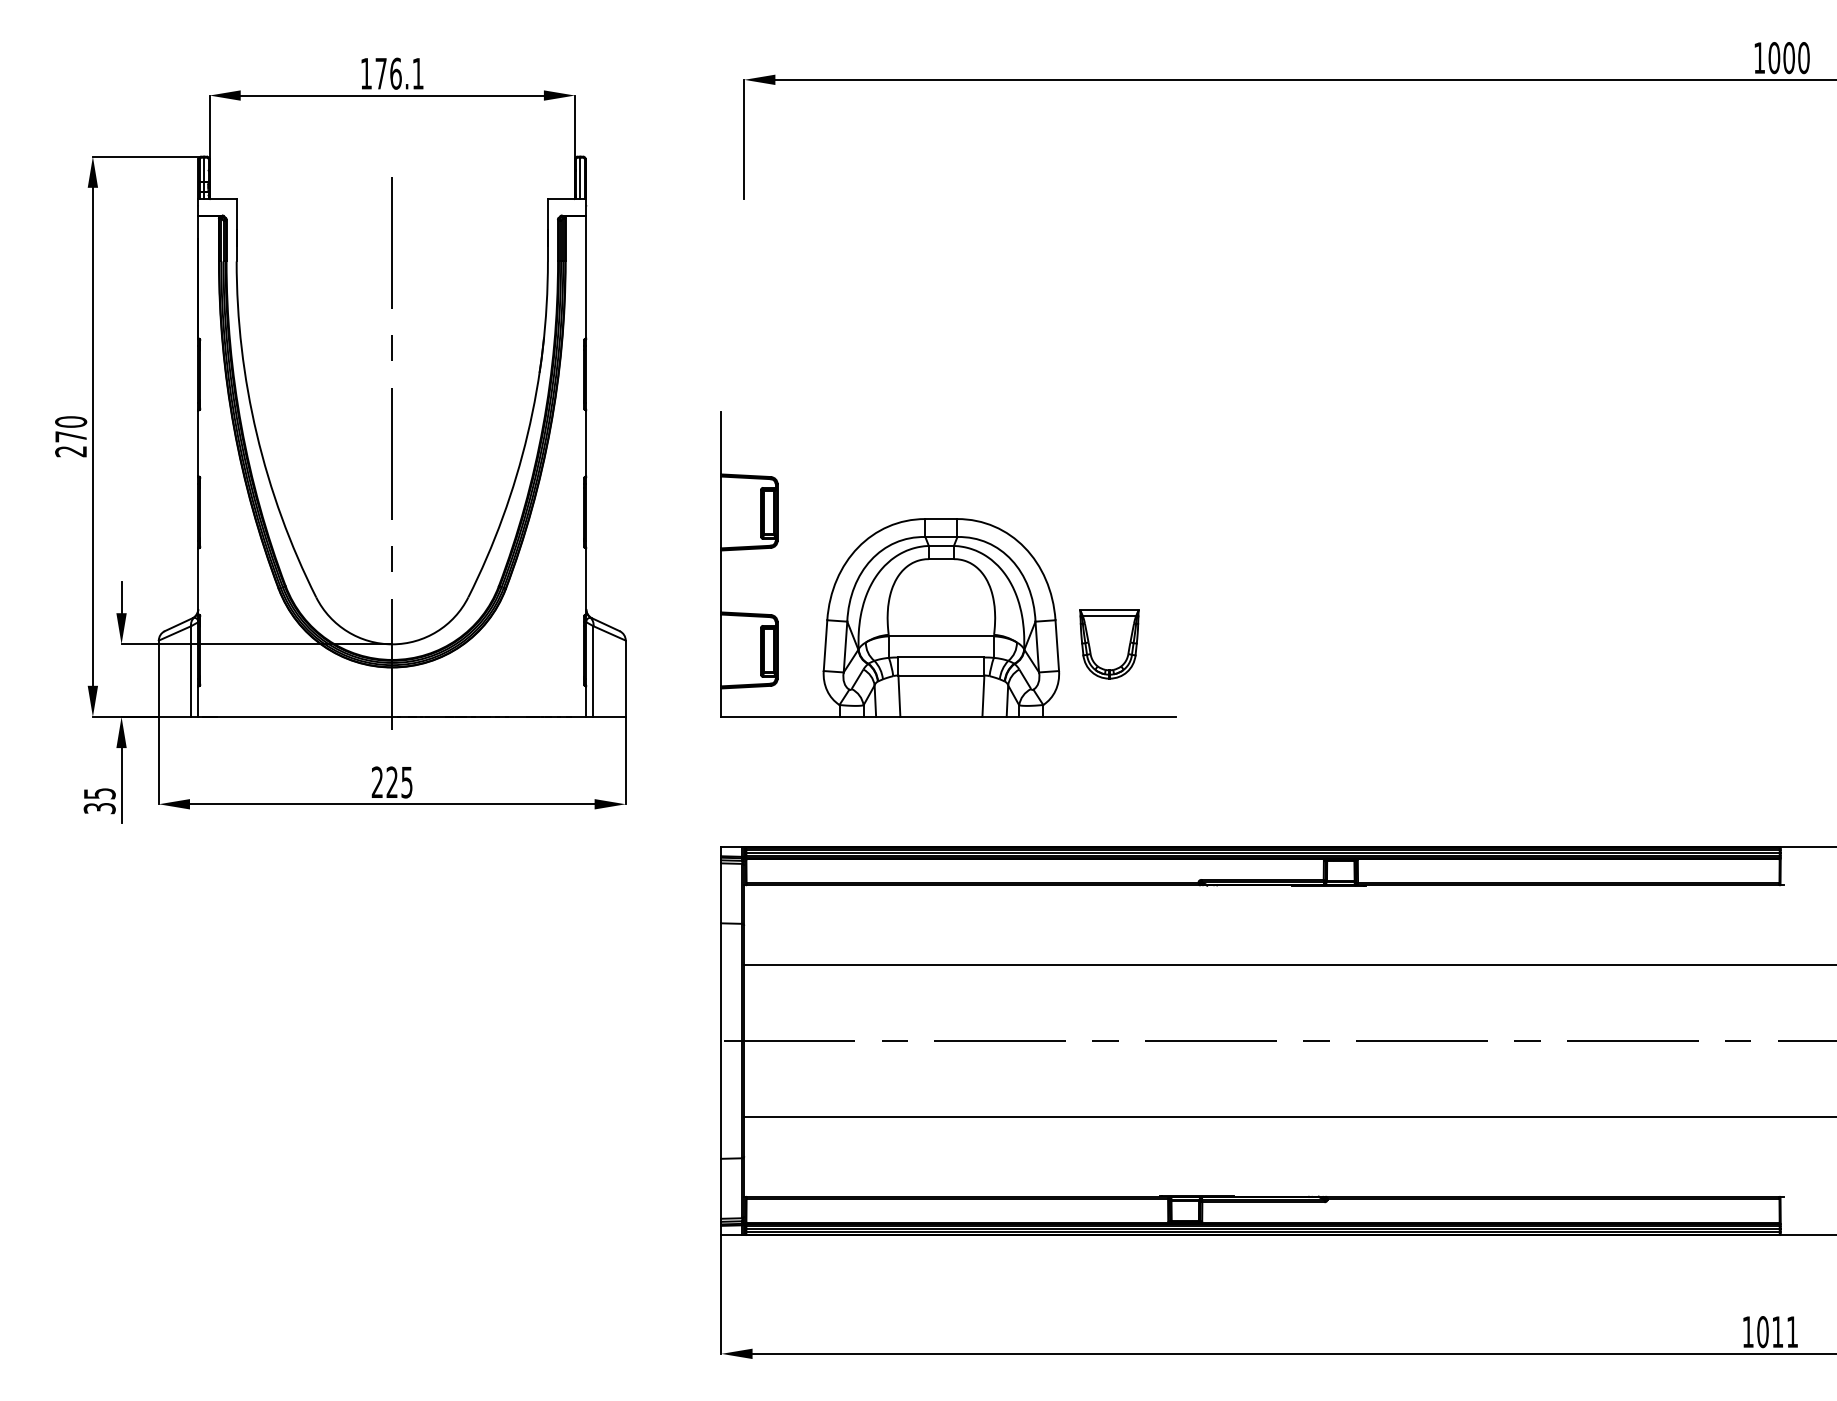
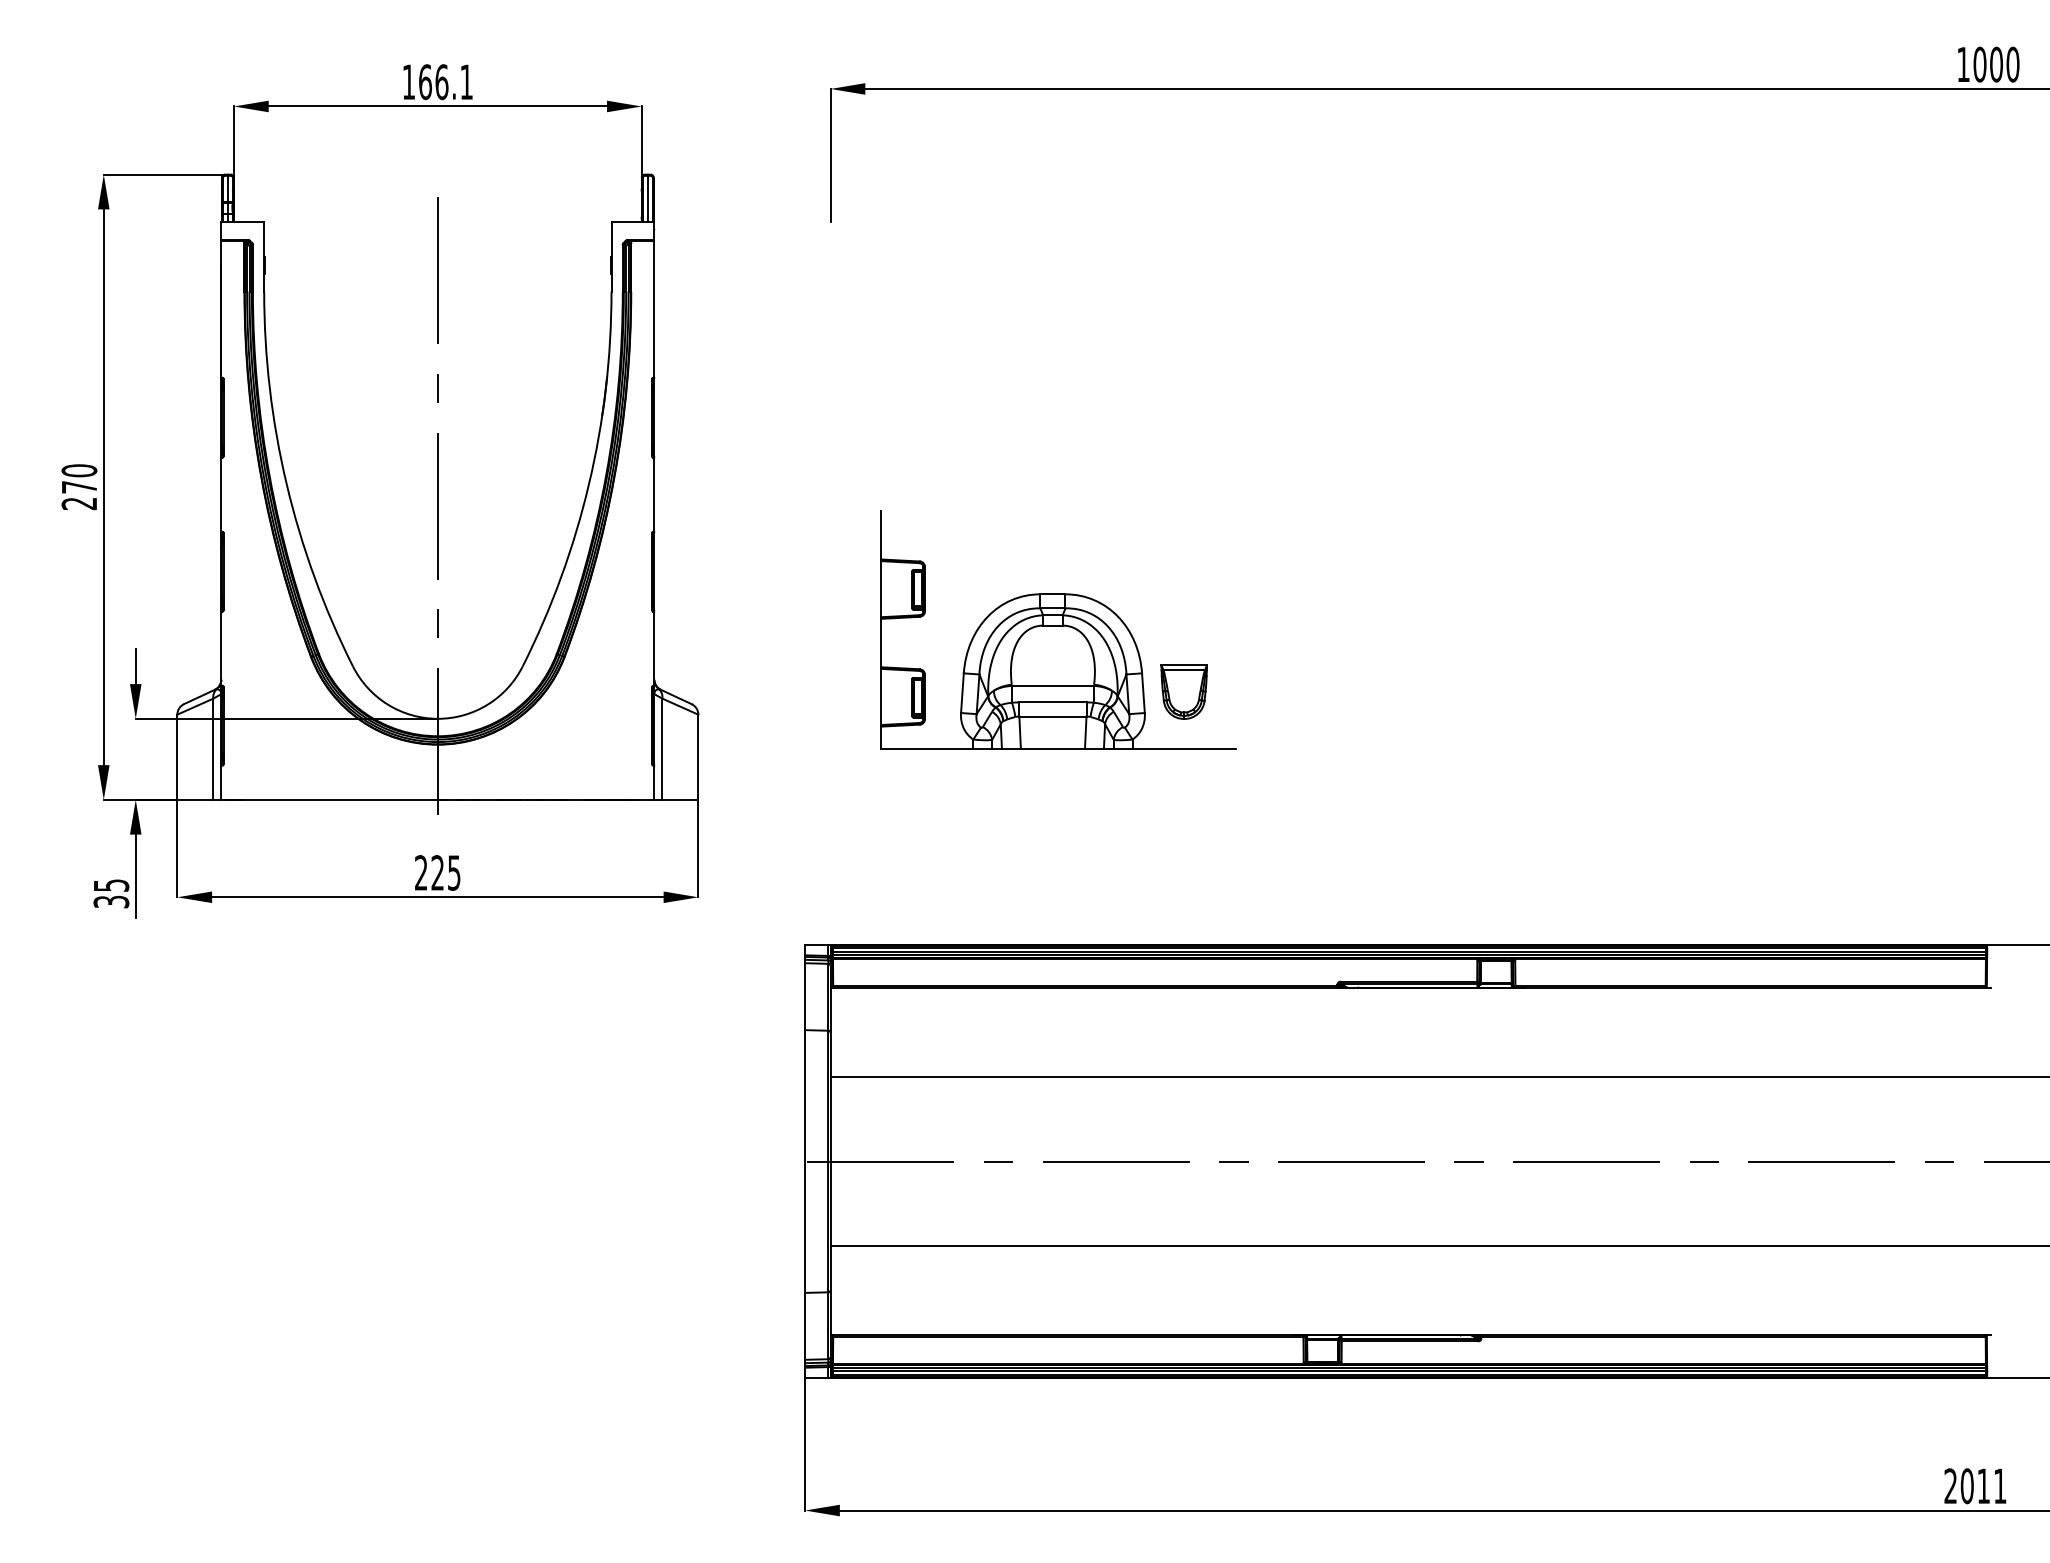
text: (381, 74) -> (425, 82), 176.1 -> 166.1
part: (948, 564) -> (1058, 629), size x0.7
text: (1747, 1331) -> (1950, 1485), 1011 -> 2011

